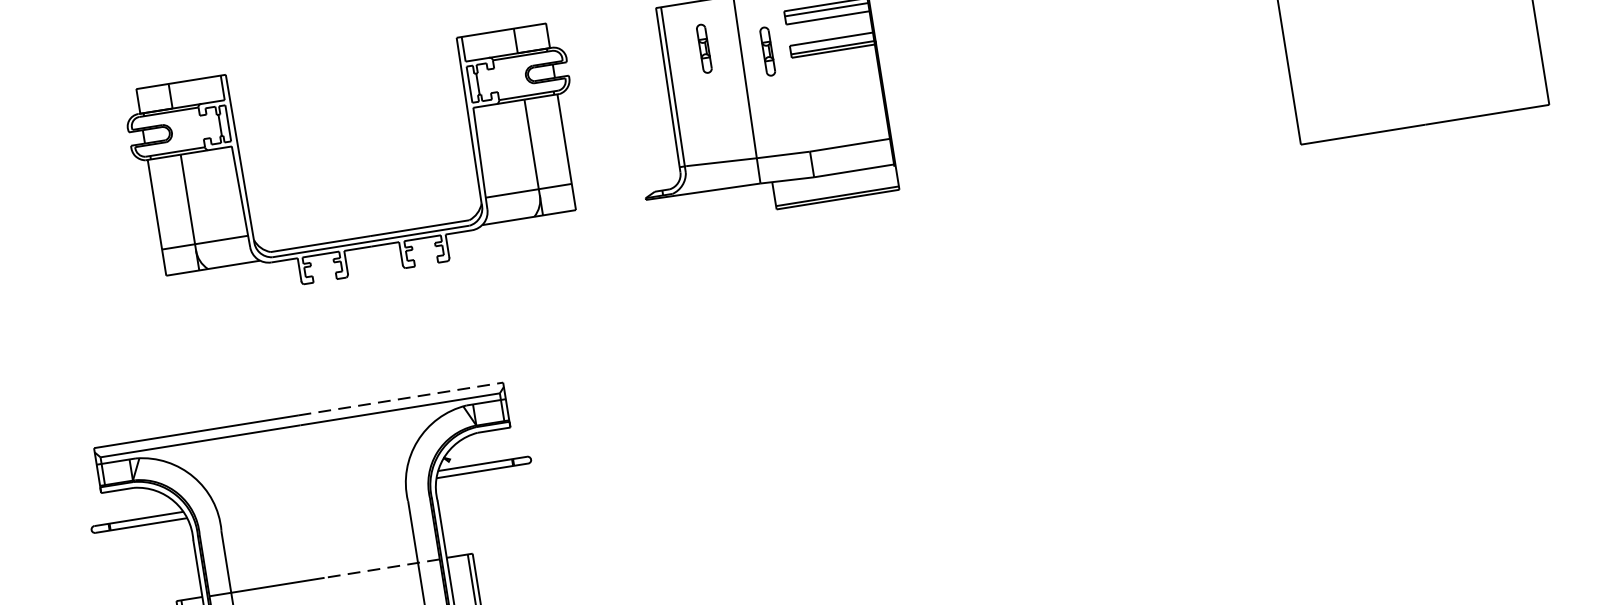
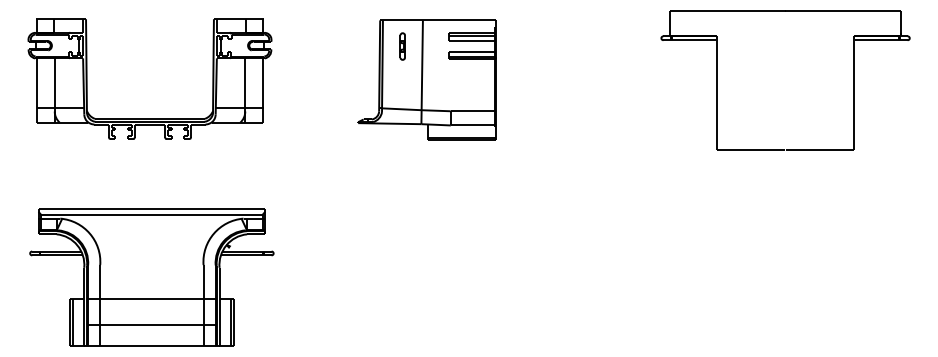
part: (767, 51) -> (436, 53), removed
part: (369, 235) -> (149, 118), moved
line: (400, 399) -> (208, 209), dashed -> solid
line: (381, 568) -> (183, 299), dashed -> solid

